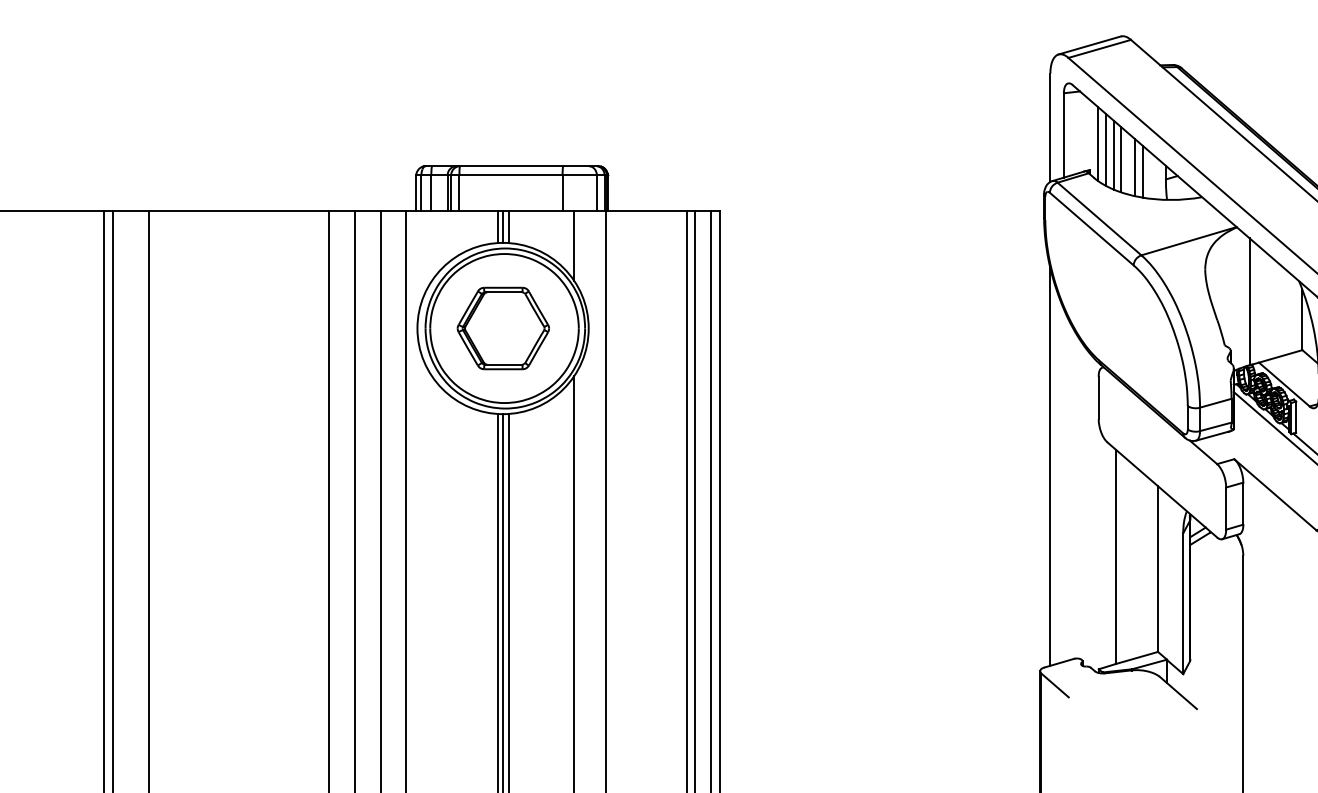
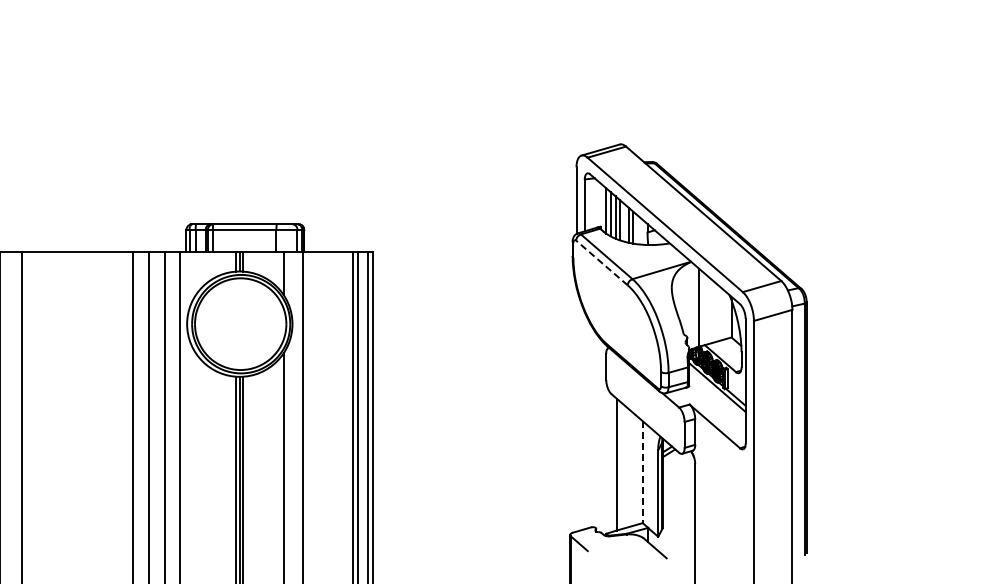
line: (1091, 228) -> (601, 262), solid -> dashed
part: (502, 329) -> (239, 324), removed
line: (1050, 467) -> (576, 409), removed
line: (1157, 569) -> (642, 472), solid -> dashed

